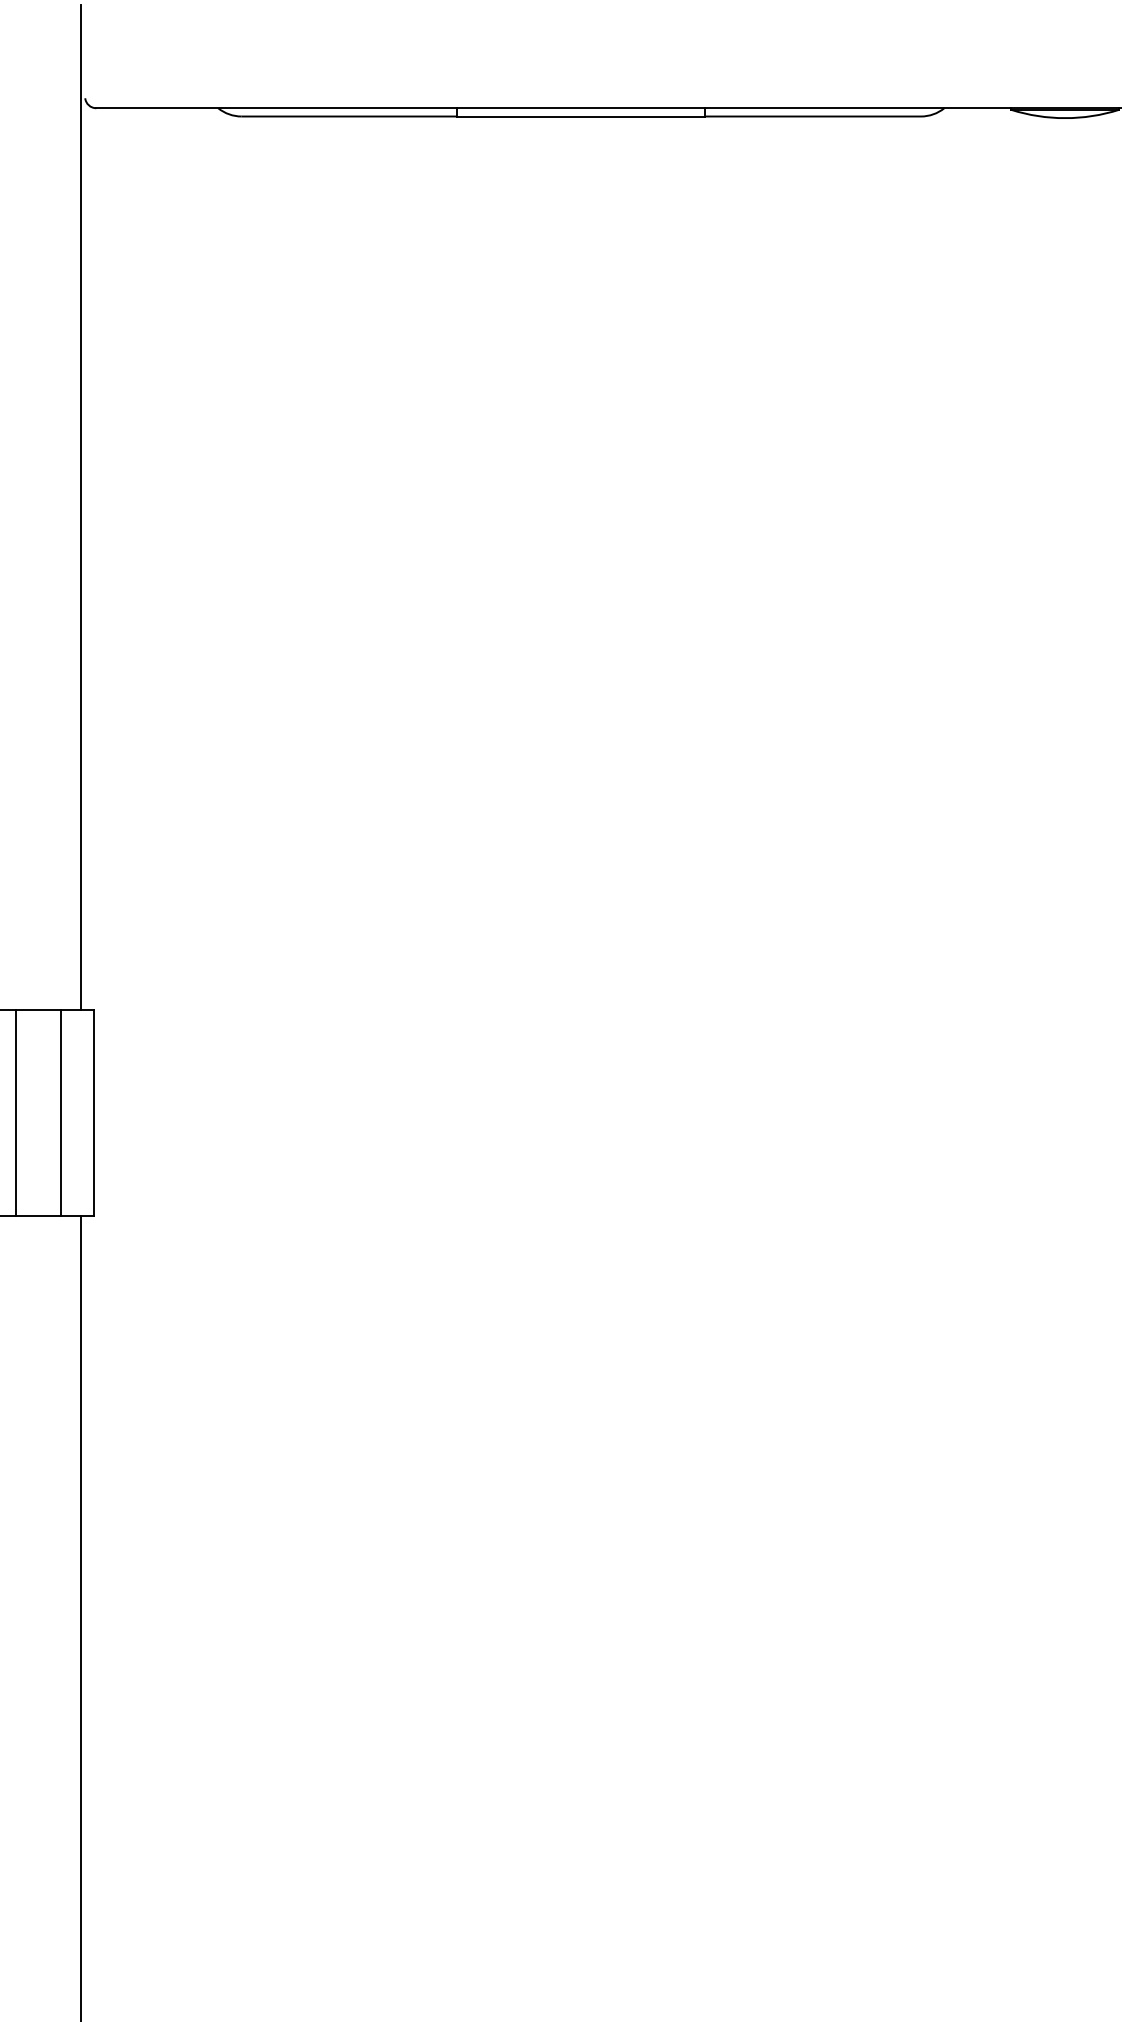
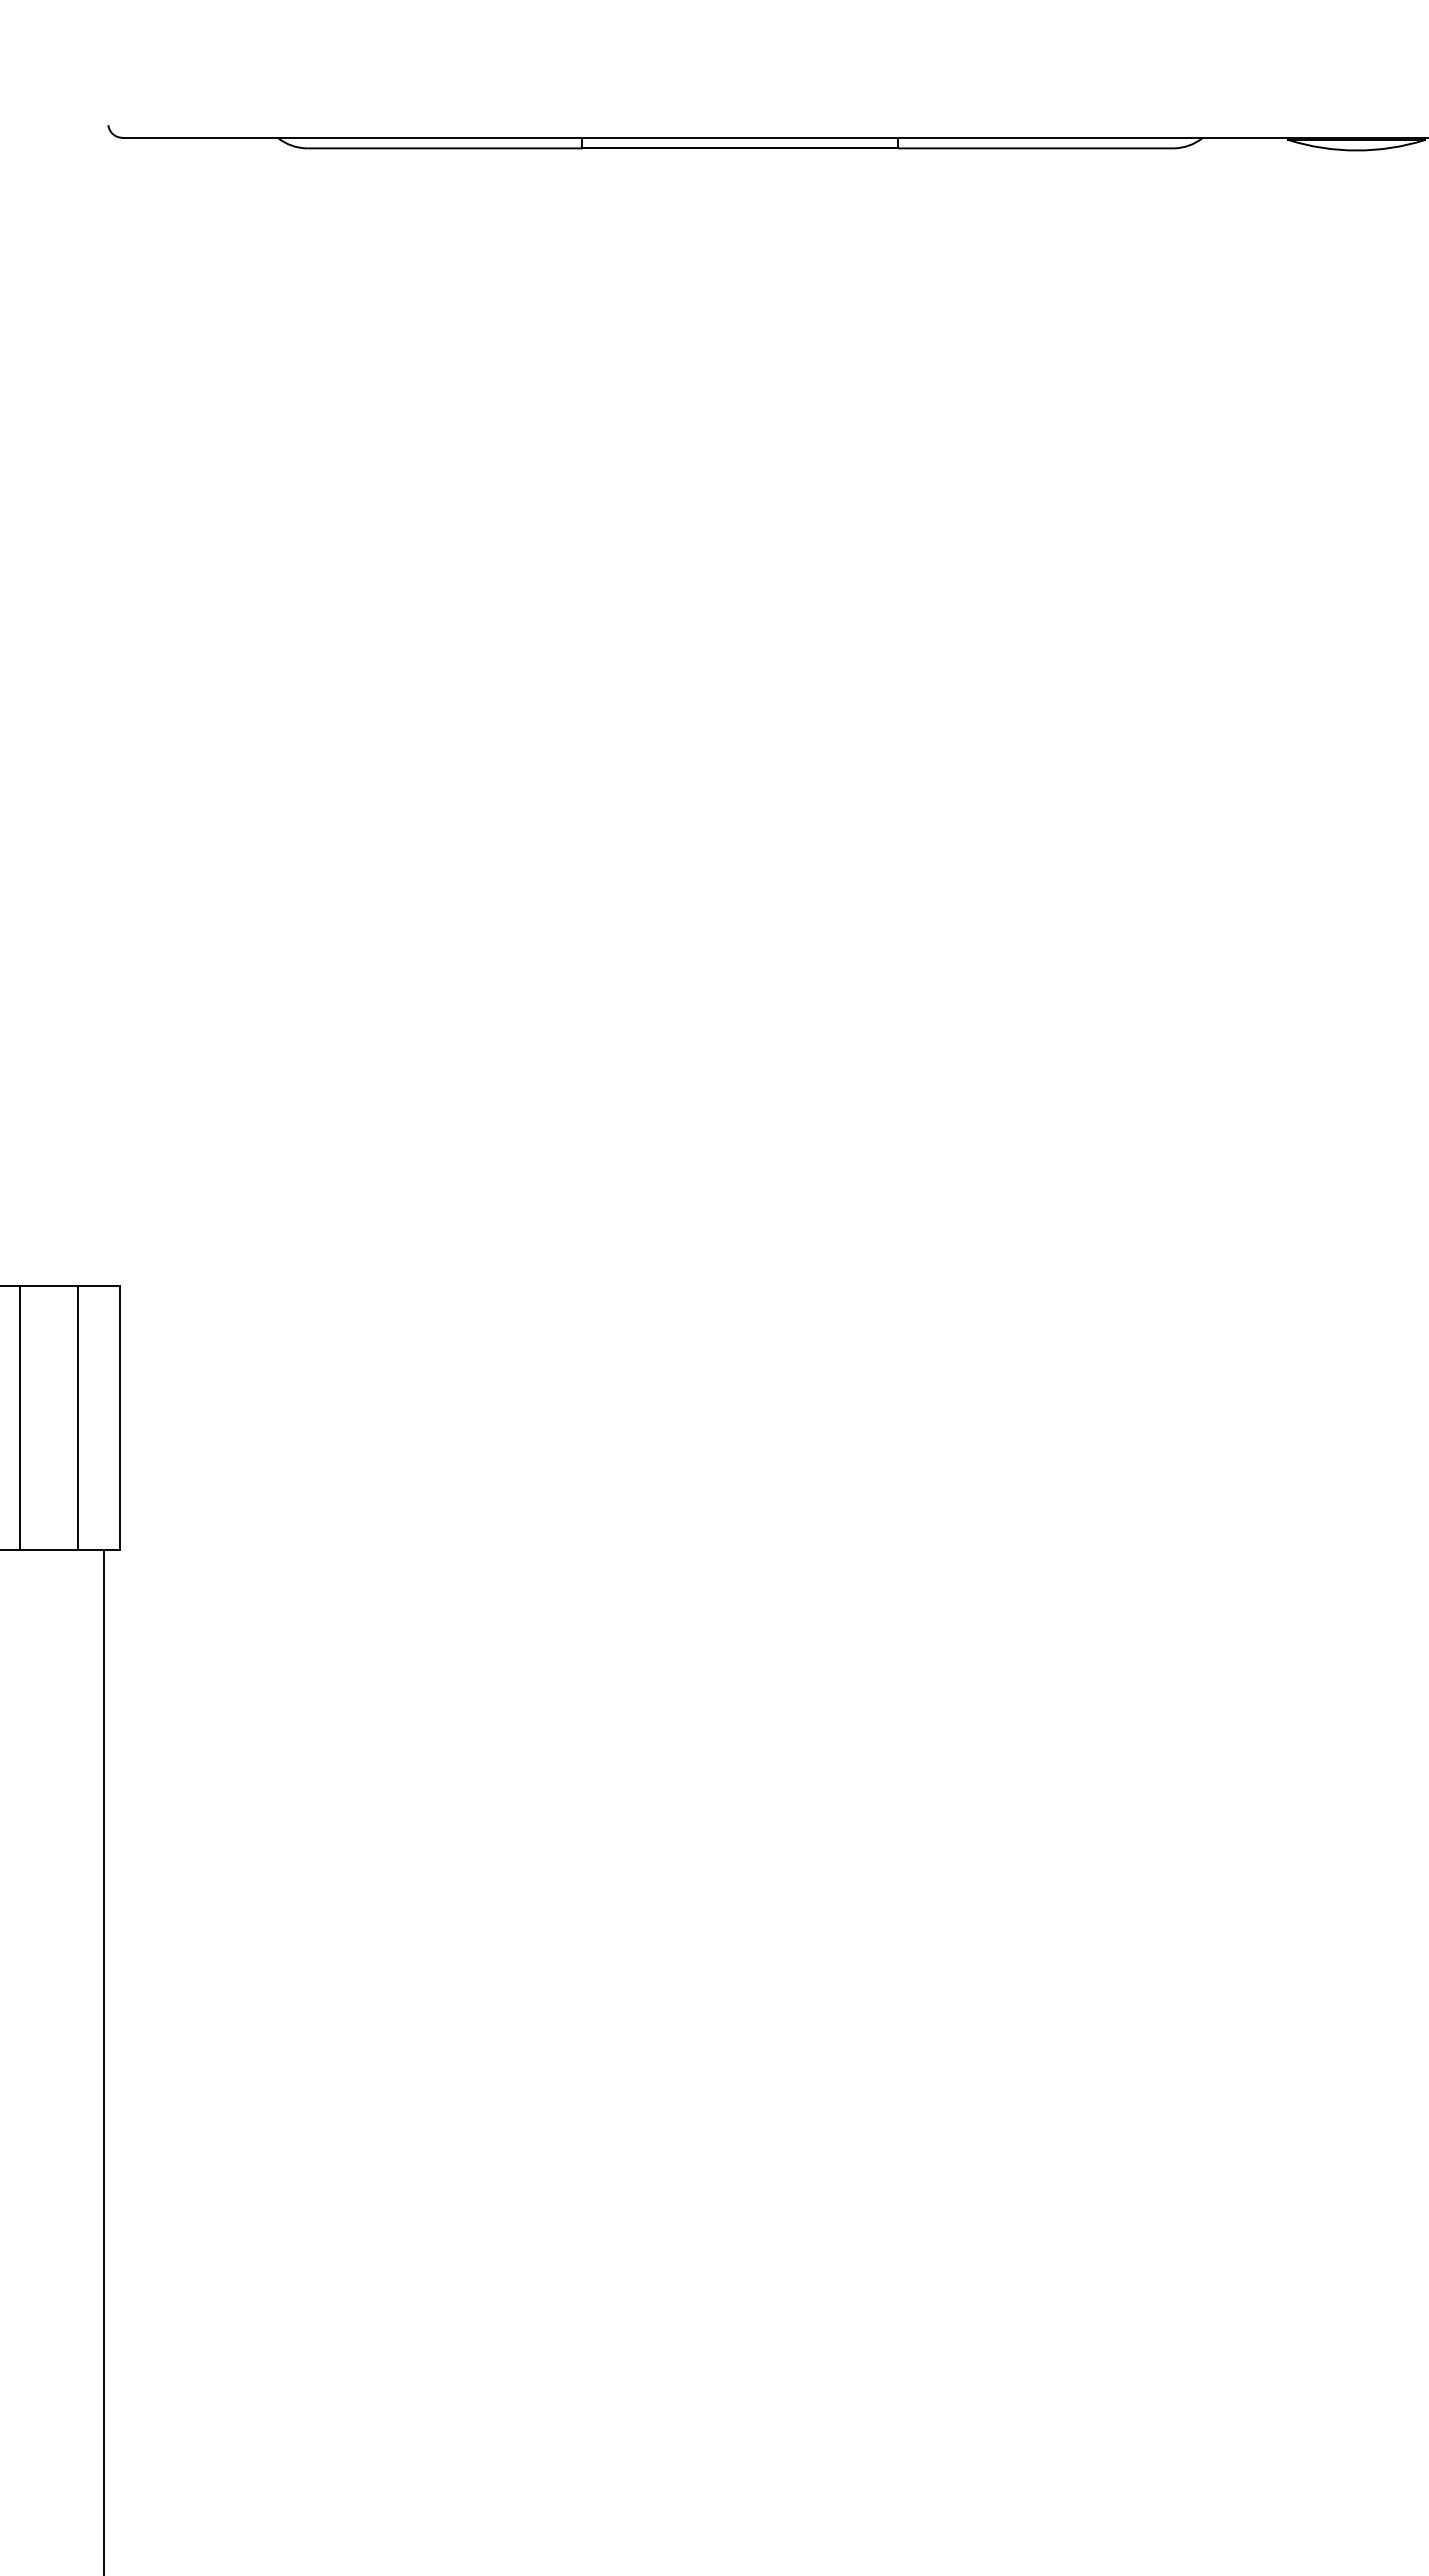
line: (81, 507) -> (103, 646), removed

